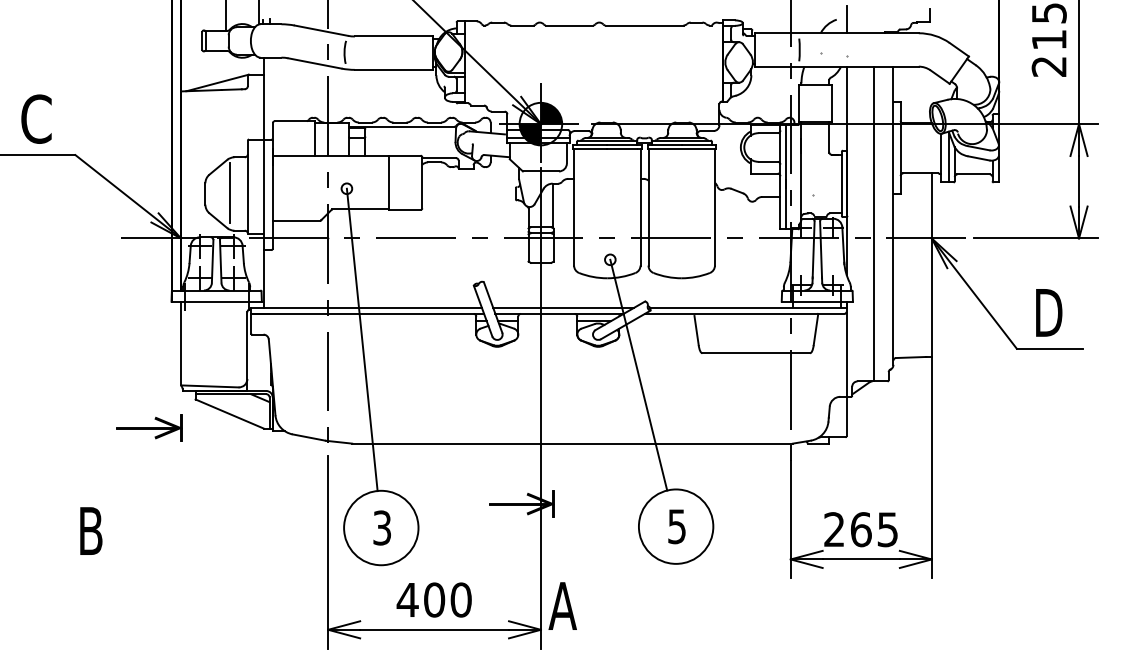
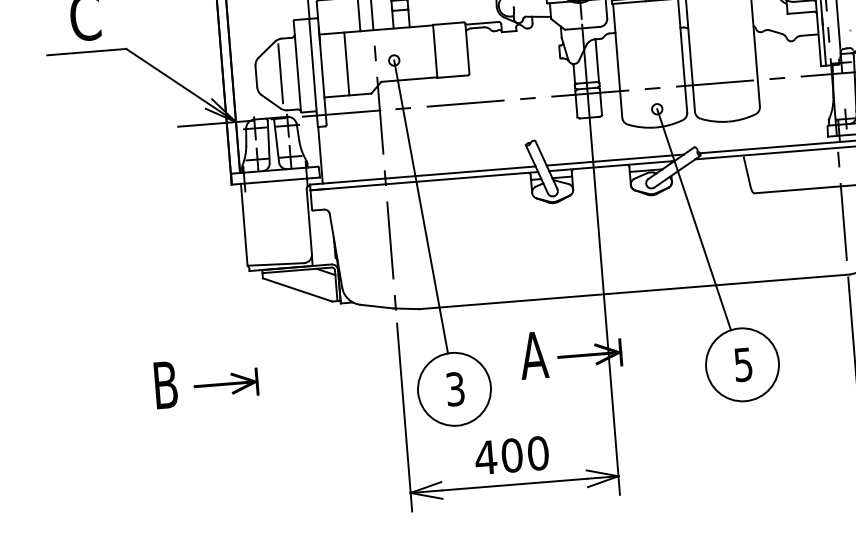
line: (298, 188) -> (346, 64), added
part: (149, 427) -> (226, 383), moved
text: (91, 530) -> (166, 384), moved
text: (562, 605) -> (533, 354), moved

